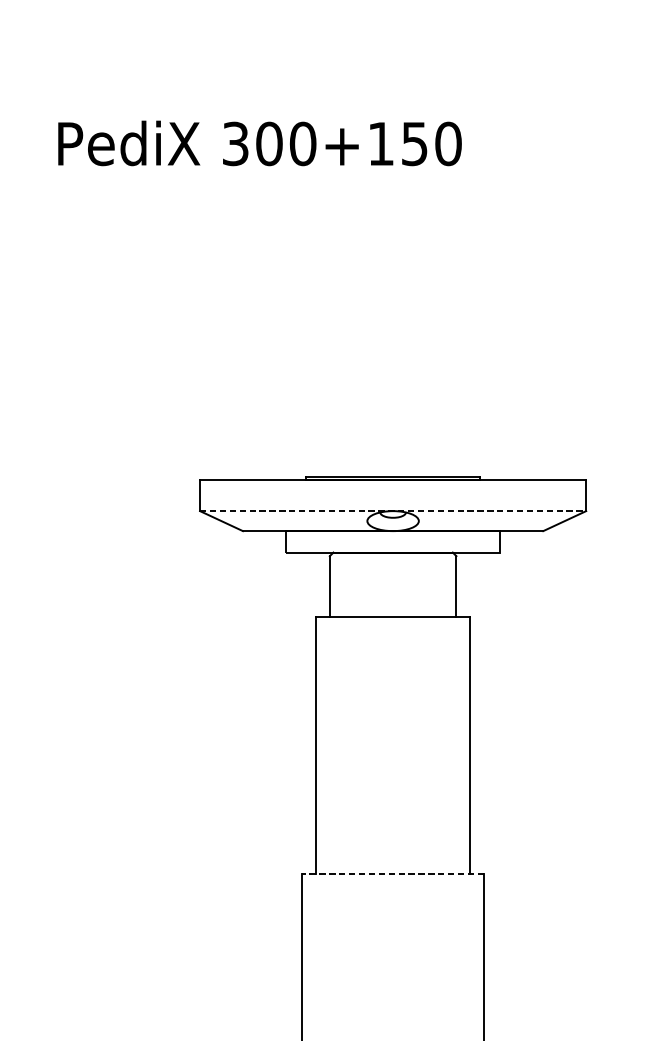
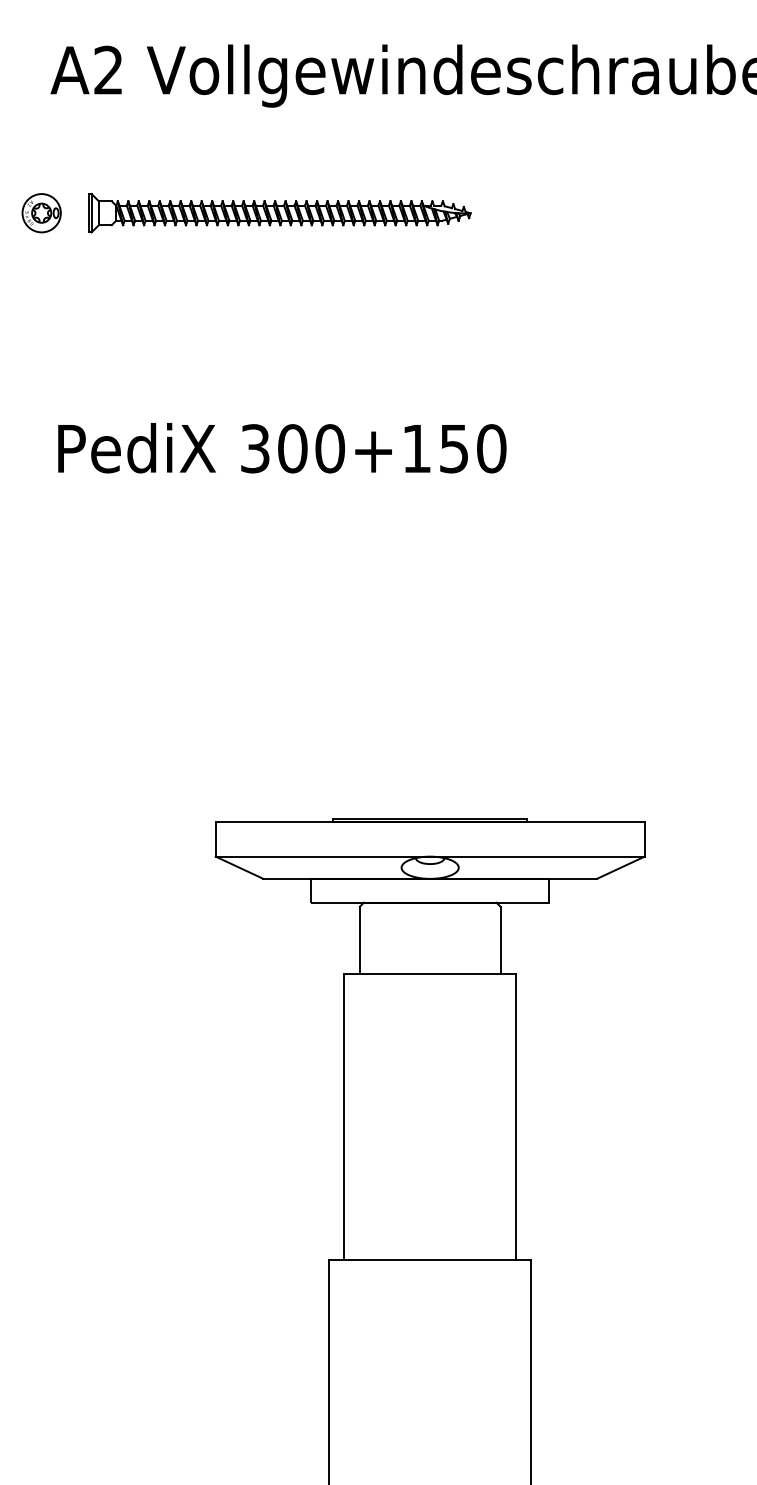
line: (393, 510) -> (430, 856), dashed -> solid
line: (392, 874) -> (429, 1260), dashed -> solid

